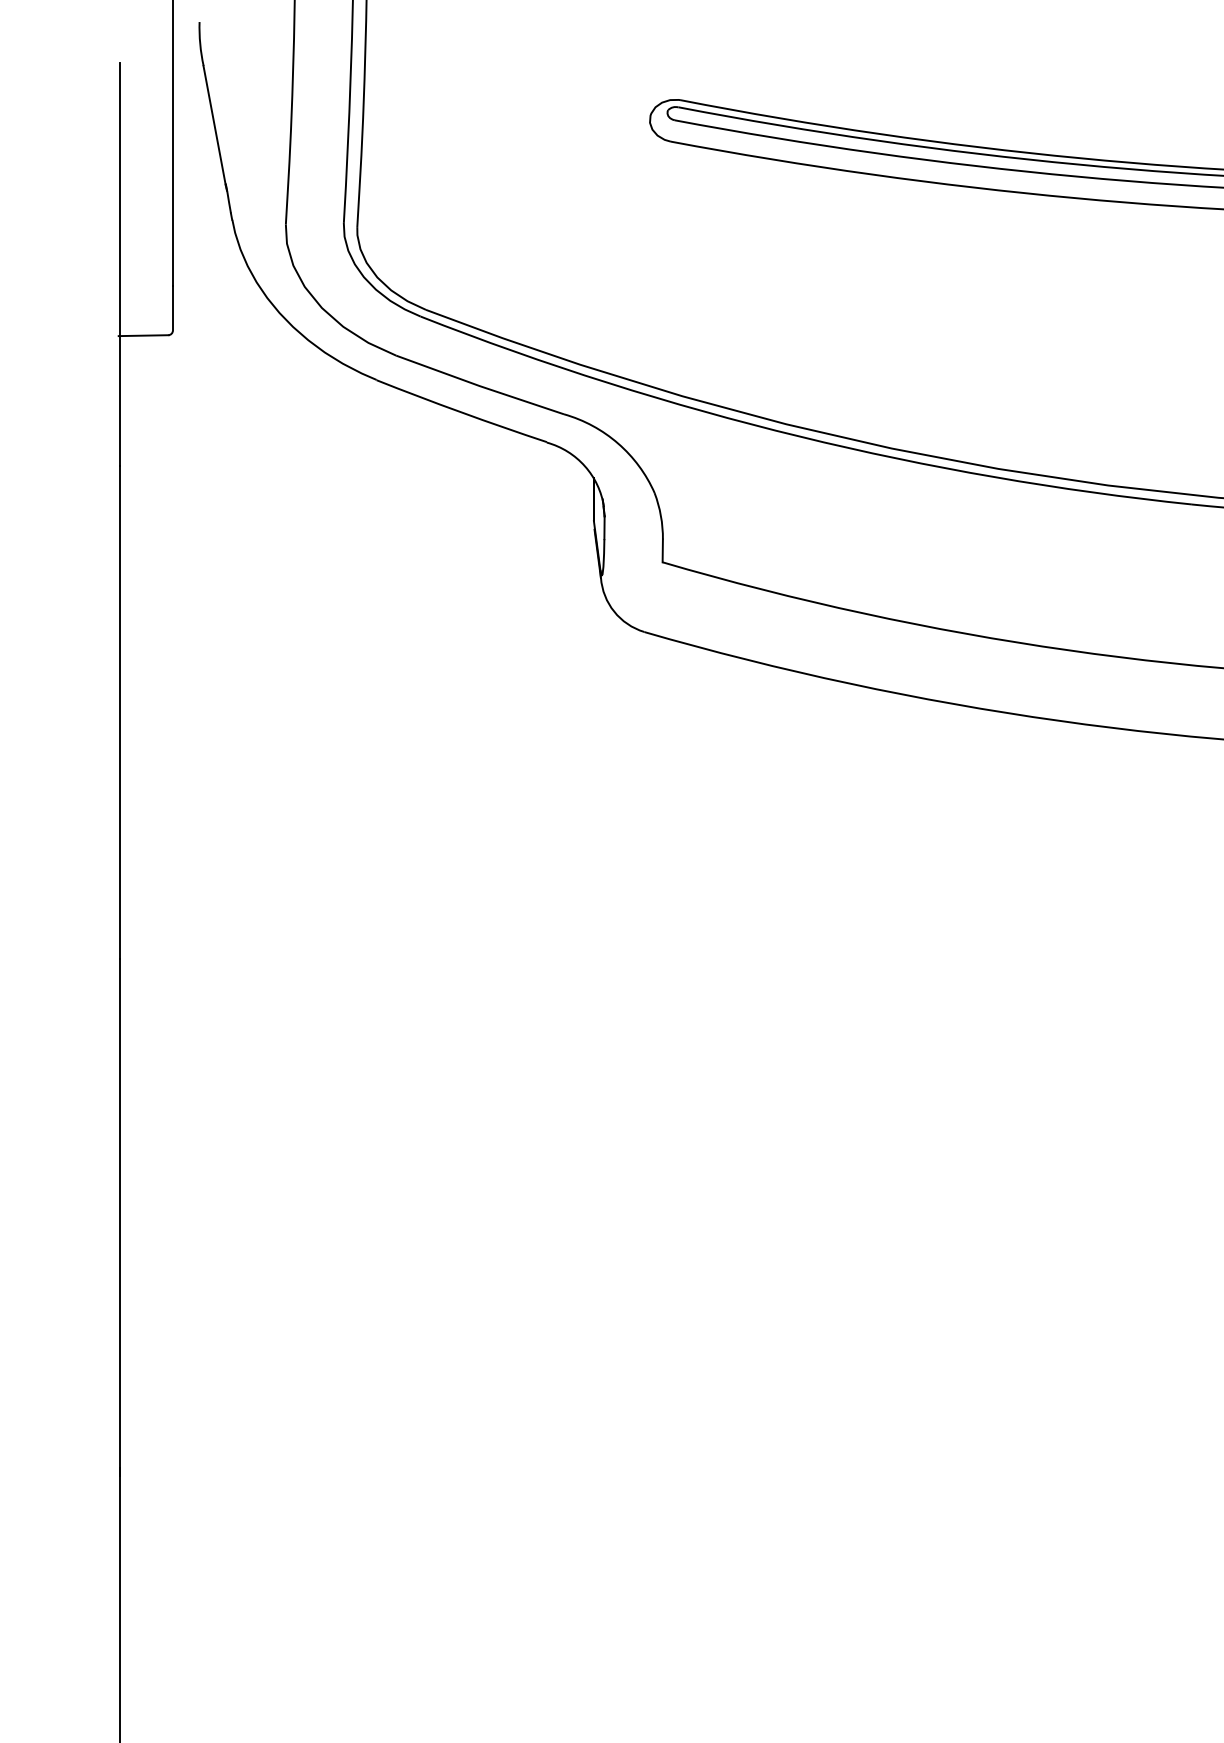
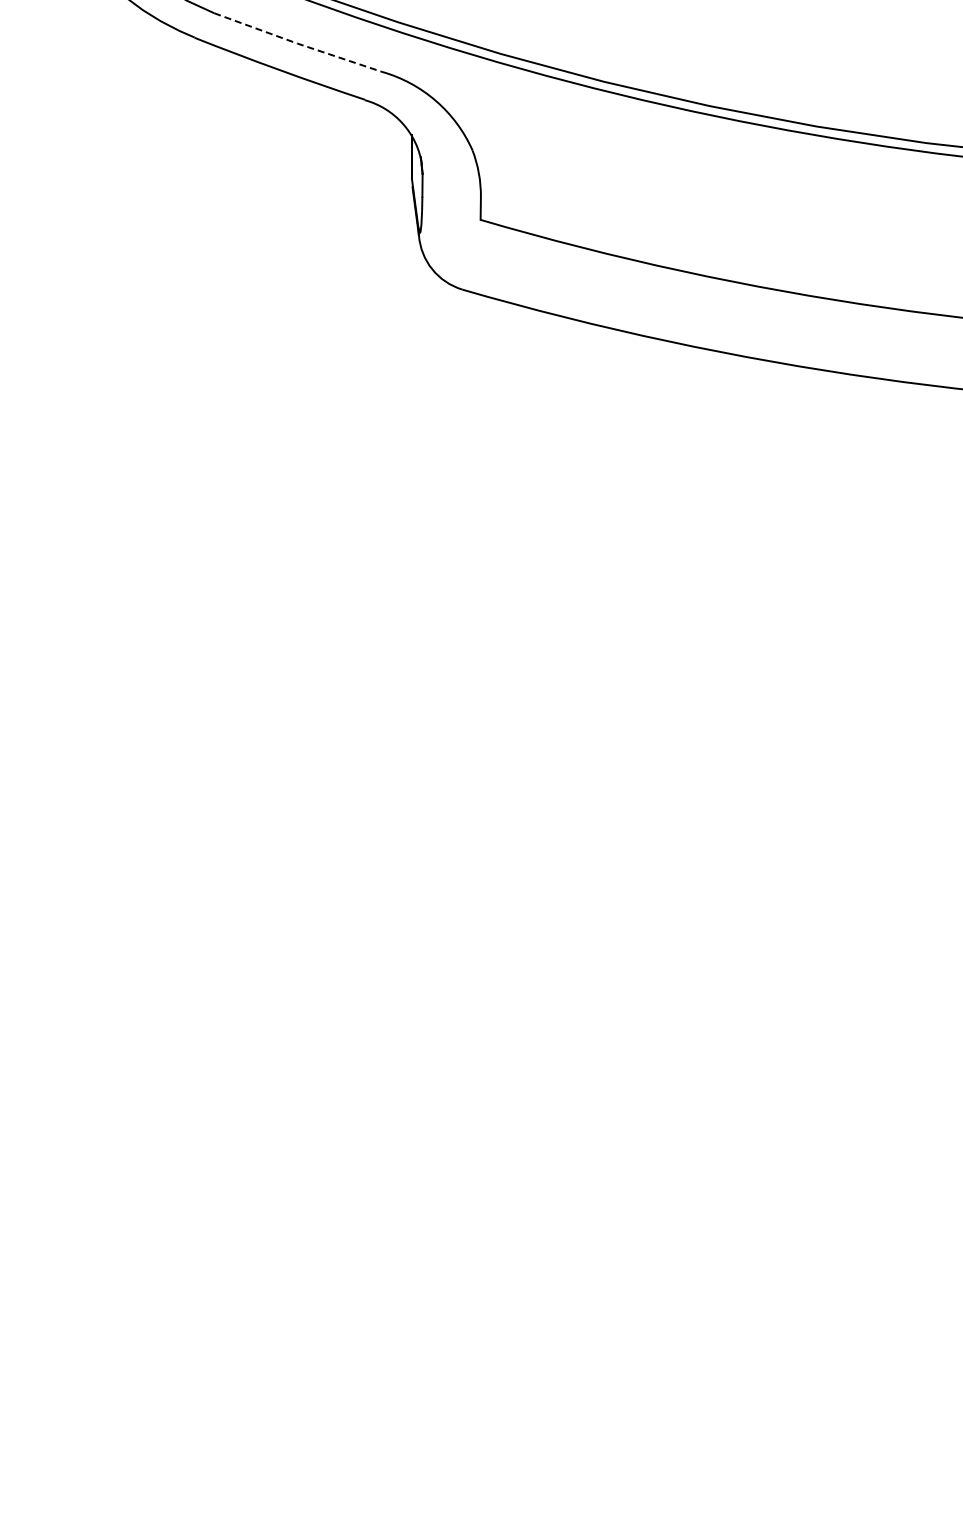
line: (479, 386) -> (297, 44), solid -> dashed

